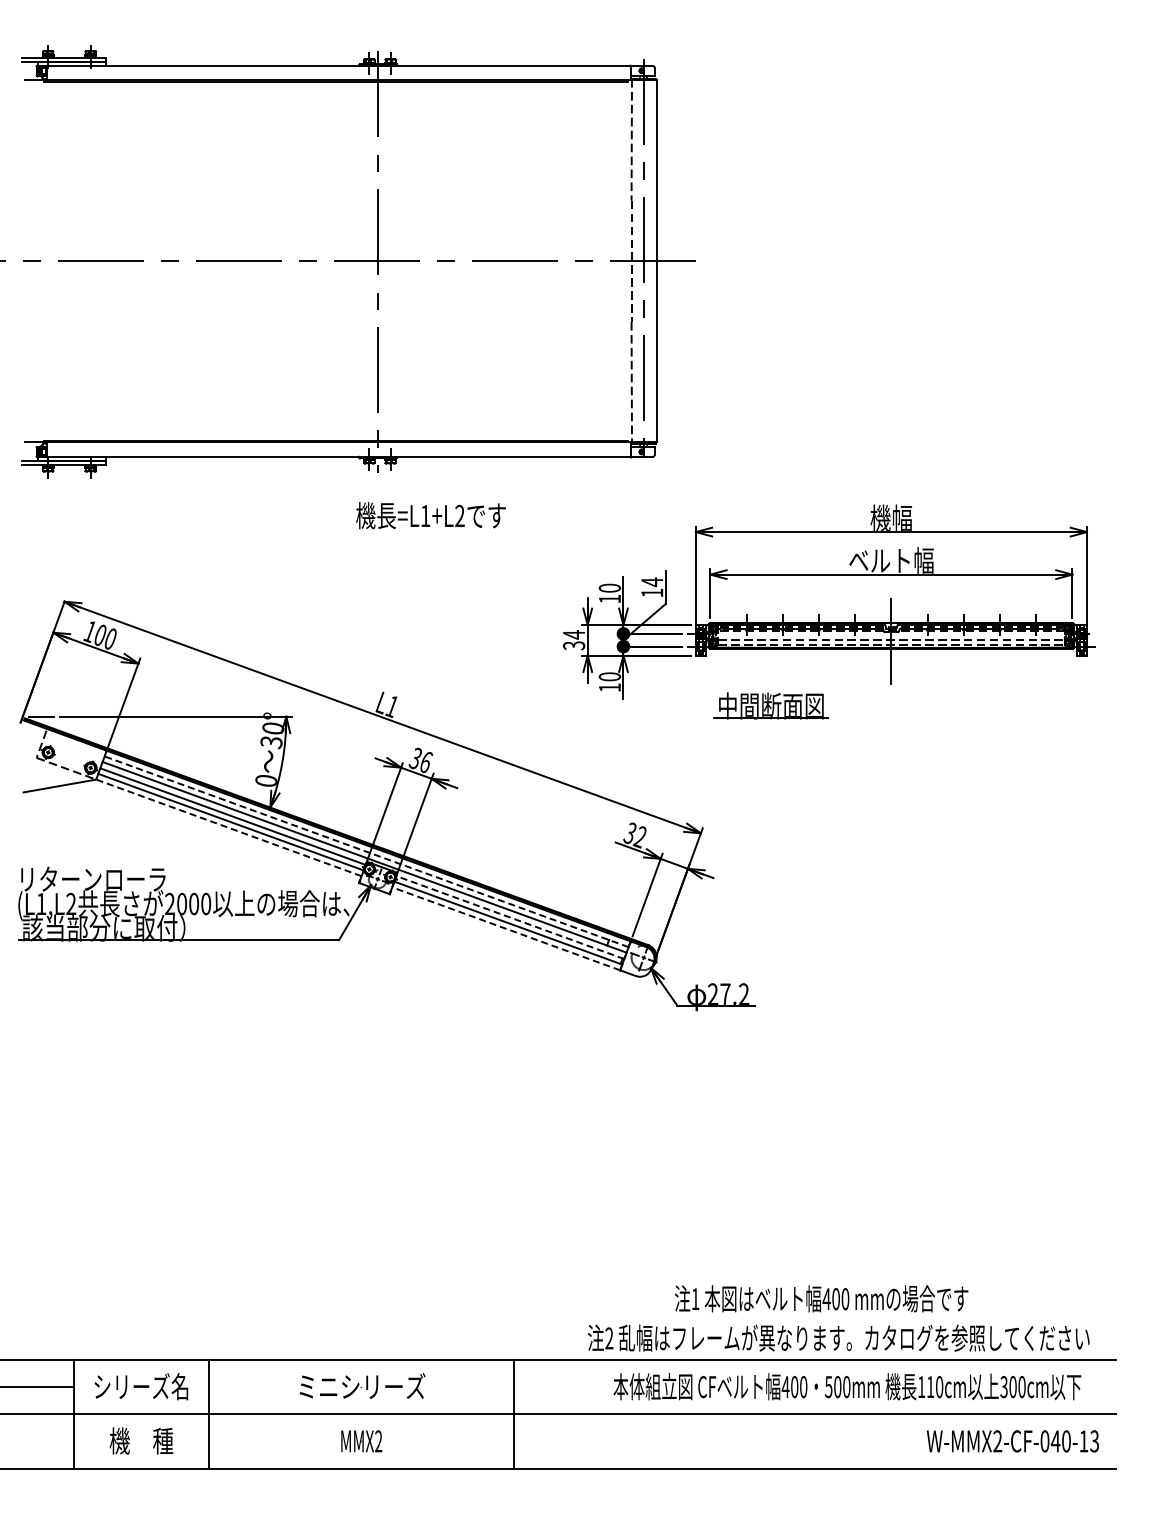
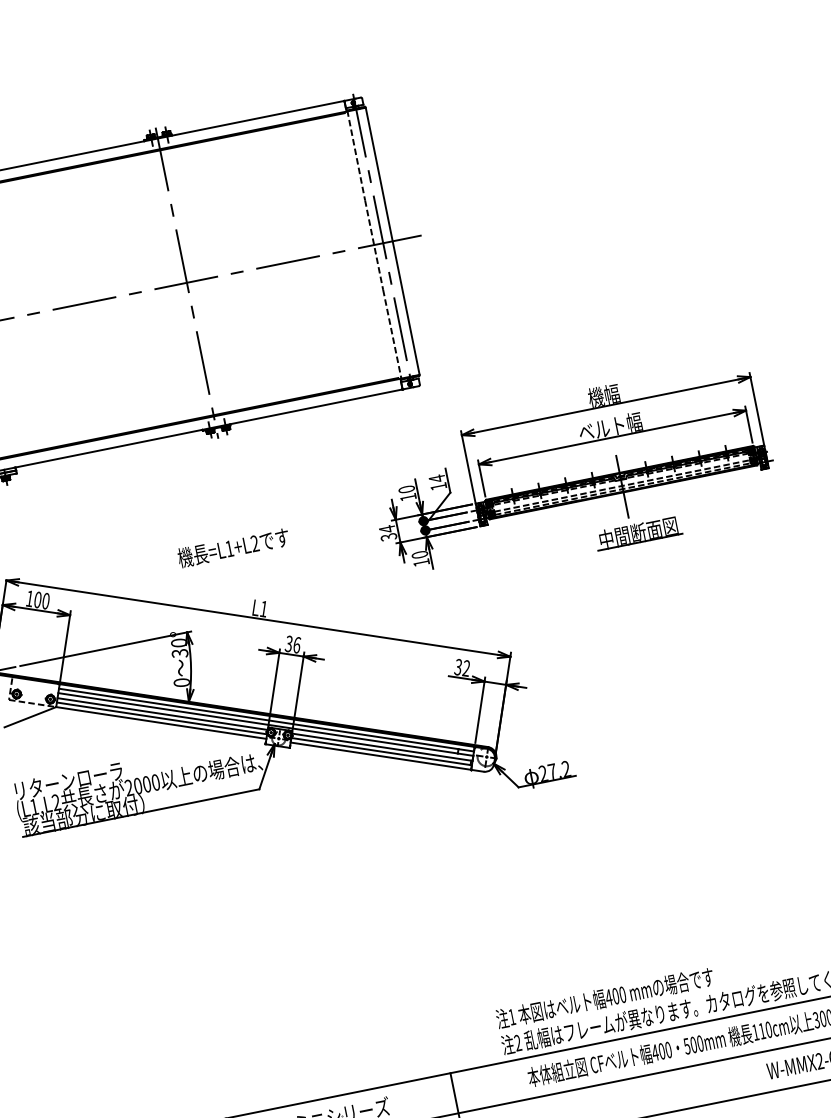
text: (430, 515) -> (233, 547), moved
part: (770, 705) -> (637, 532), moved
line: (228, 827) -> (160, 722), dashed -> solid
line: (366, 851) -> (266, 719), dashed -> solid
line: (509, 917) -> (381, 747), dashed -> solid
line: (505, 928) -> (380, 756), dashed -> solid
text: (821, 1298) -> (604, 997), moved

